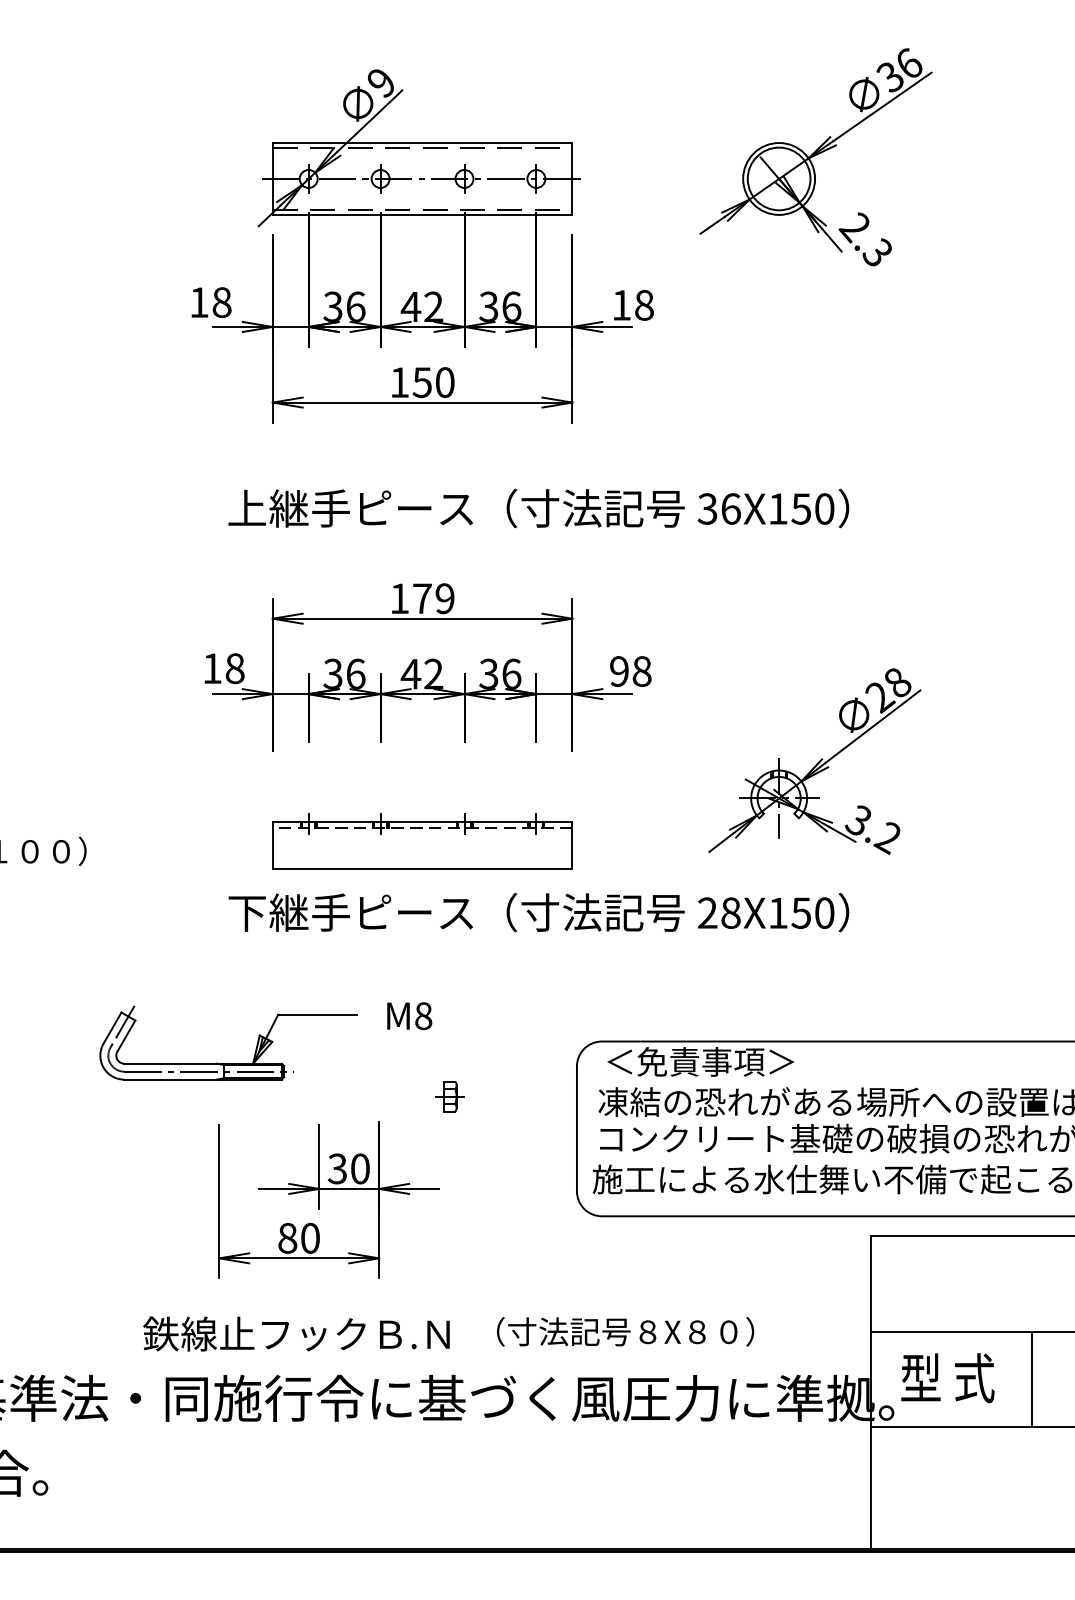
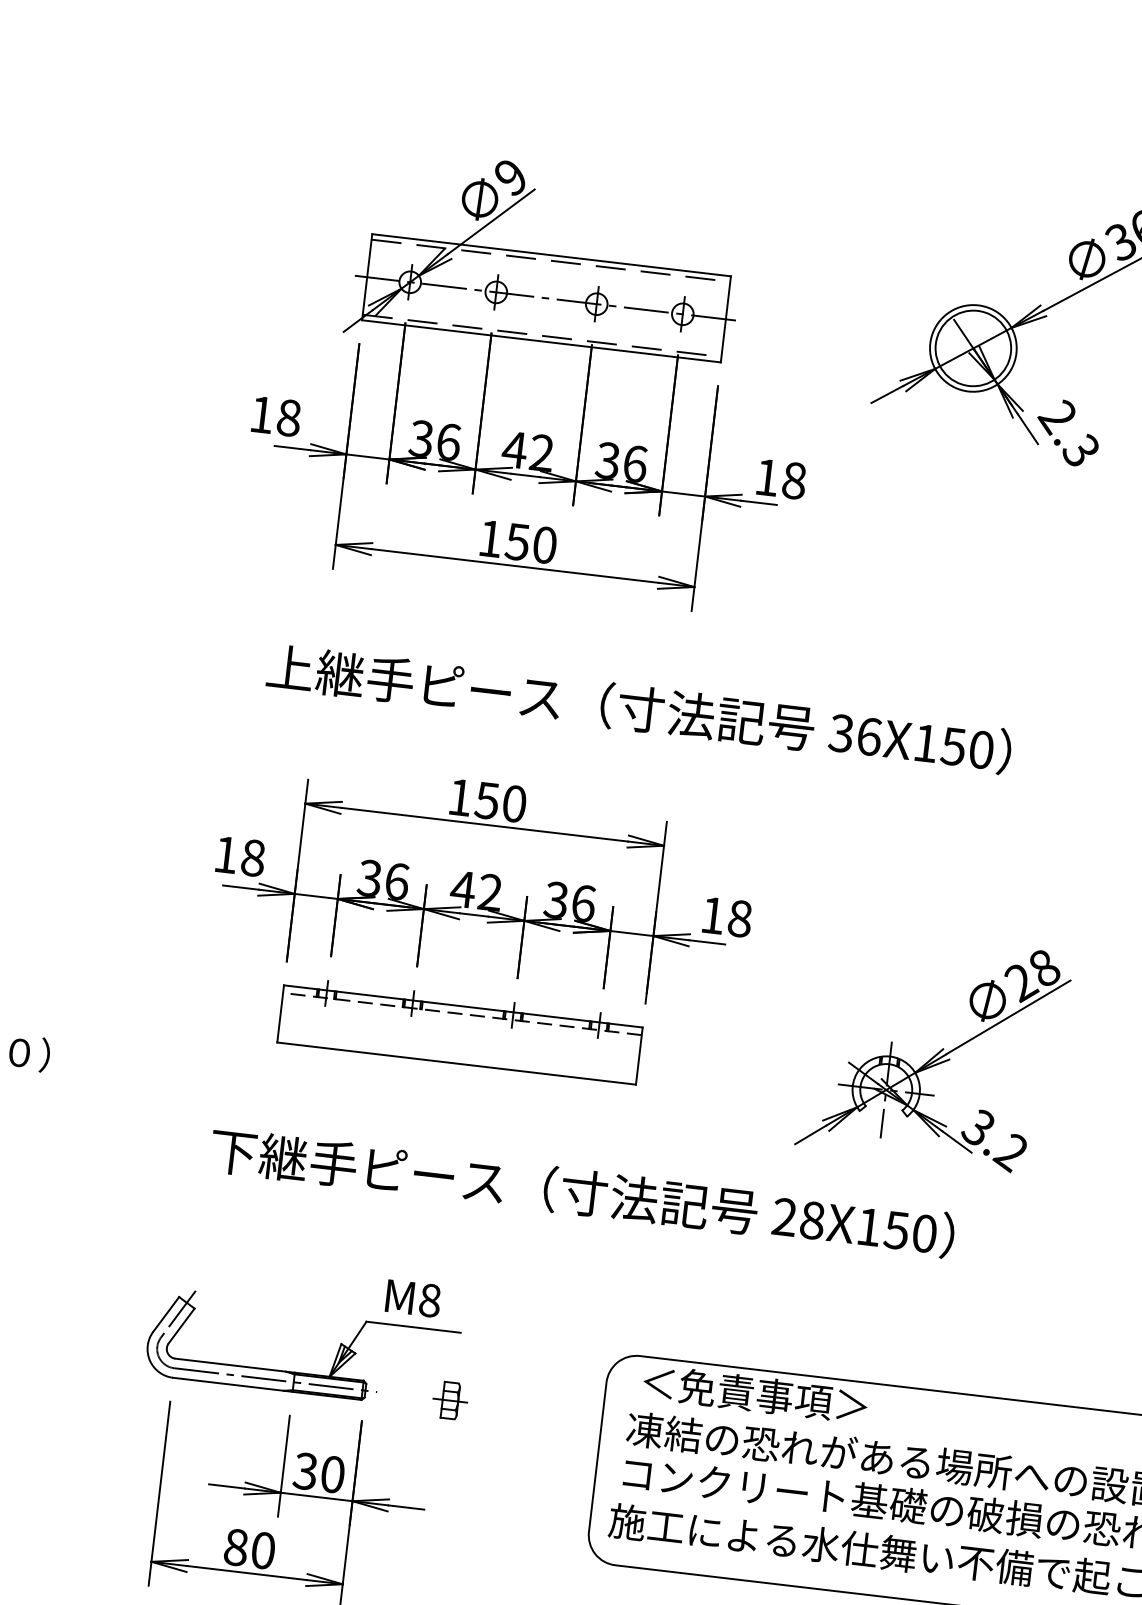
text: (433, 598) -> (500, 802), 179 -> 150
text: (619, 671) -> (713, 915), 98 -> 18
part: (422, 841) -> (460, 1030), moved
part: (228, 1063) -> (300, 1373), moved

